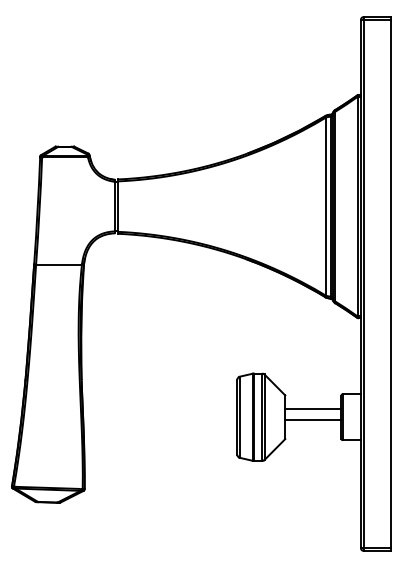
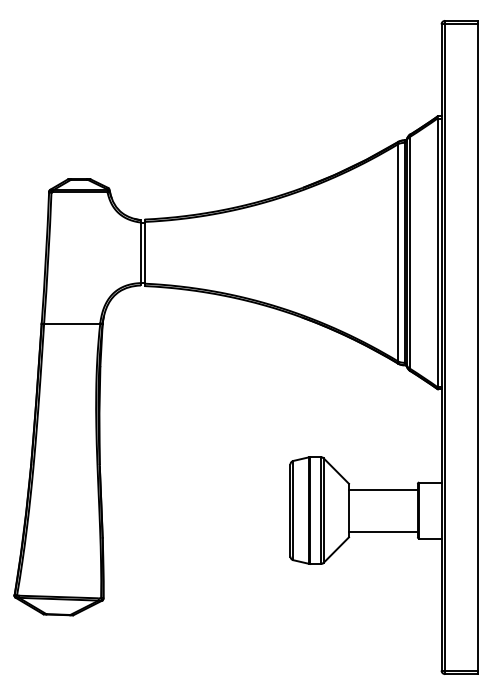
line: (313, 409) -> (383, 531), moved
line: (313, 419) -> (383, 489), moved

